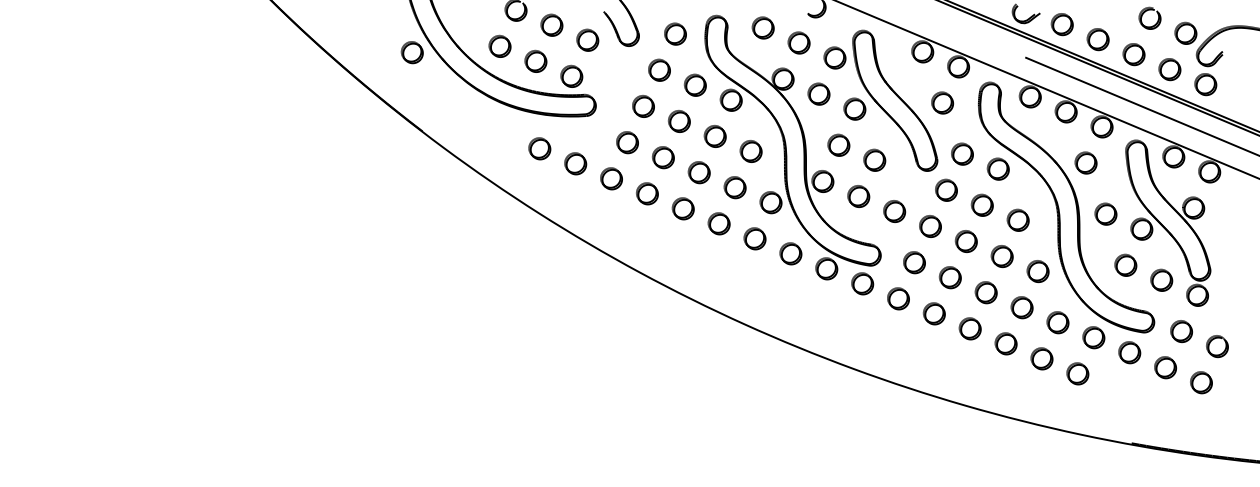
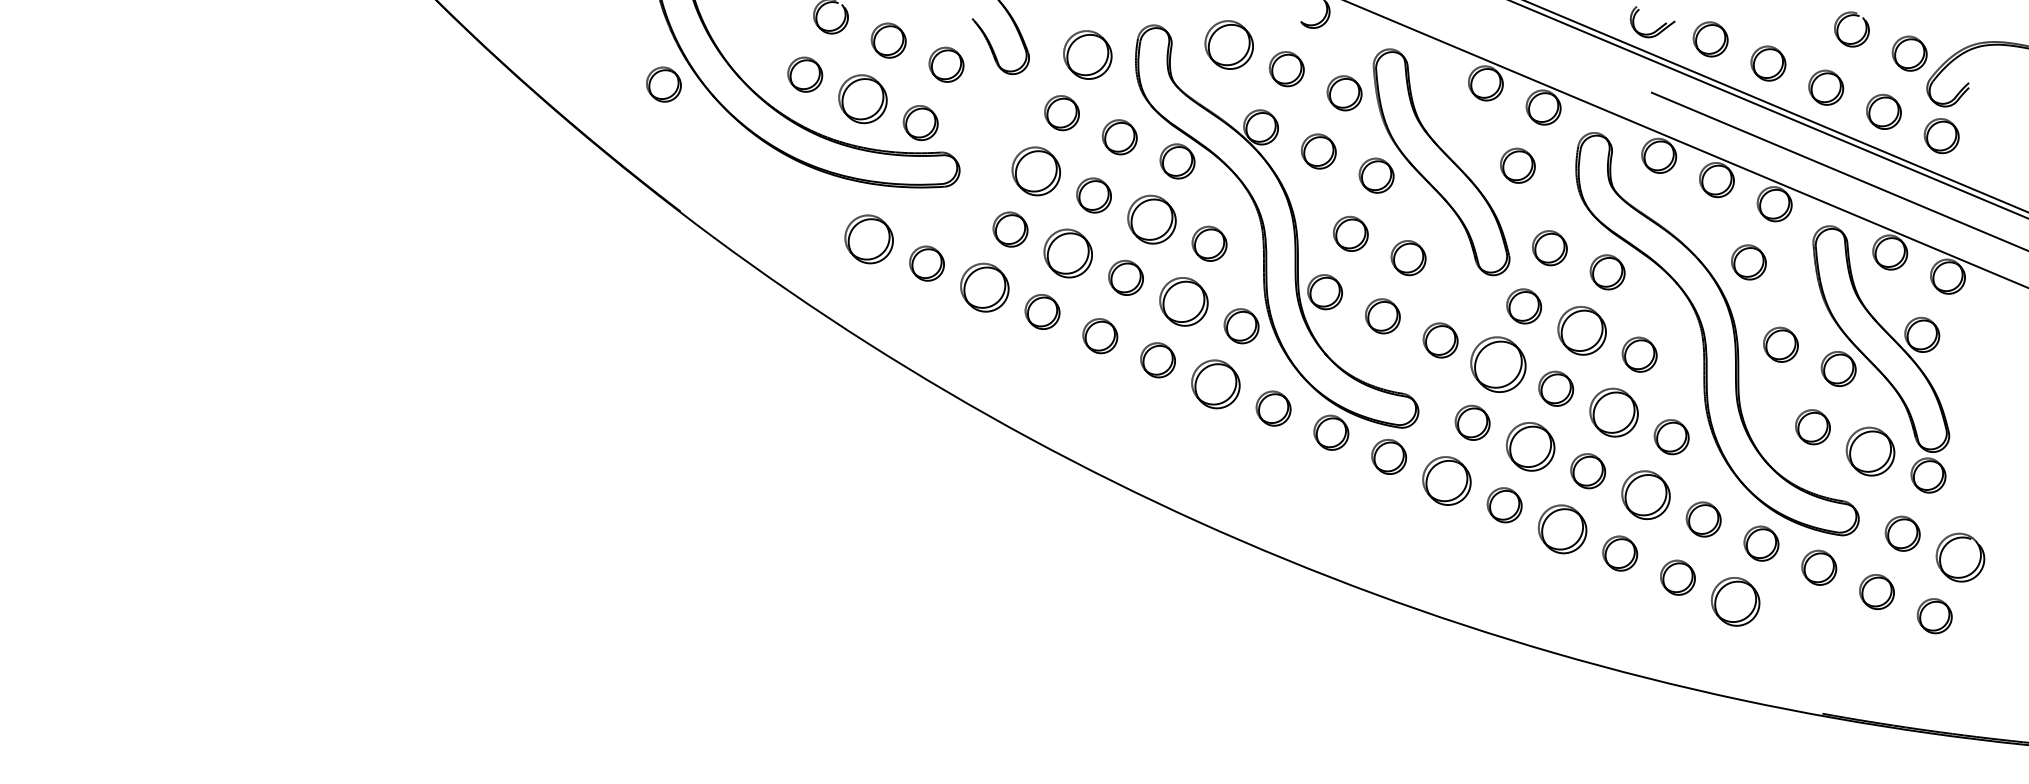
part: (762, 27) -> (1227, 44), size x1.4
part: (675, 33) -> (1087, 53), size x1.4
part: (535, 60) -> (862, 97), size x1.4
part: (643, 106) -> (1036, 171), size x1.4
part: (714, 136) -> (1150, 219), size x1.4
part: (539, 148) -> (868, 239), size x1.4
part: (663, 157) -> (1068, 253), size x1.4
part: (611, 178) -> (984, 287), size x1.4
part: (734, 187) -> (1182, 301), size x1.4
part: (981, 204) -> (1580, 329), size x1.4
part: (930, 226) -> (1498, 364), size x1.6
part: (754, 238) -> (1214, 383), size x1.4
part: (1001, 256) -> (1612, 412), size x1.4
part: (949, 277) -> (1529, 446), size x1.4
part: (1161, 279) -> (1870, 449), size x1.4
part: (898, 298) -> (1446, 480), size x1.4
part: (1021, 307) -> (1644, 495), size x1.4
part: (969, 328) -> (1561, 528), size x1.4
part: (1217, 346) -> (1960, 557), size x1.4
part: (1077, 373) -> (1735, 601), size x1.4

